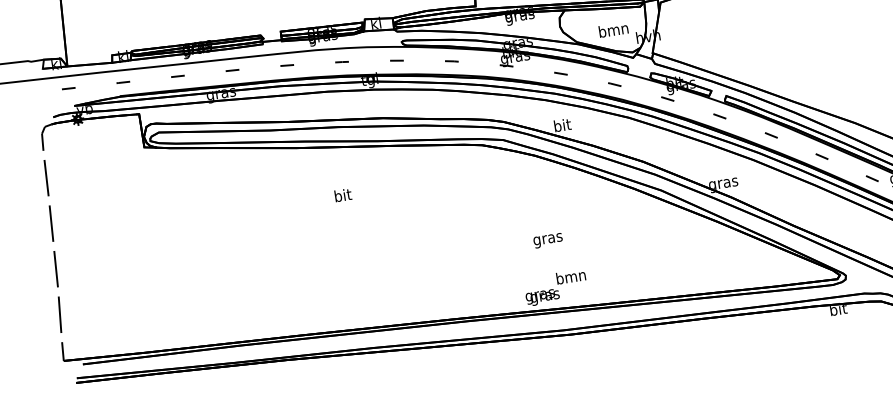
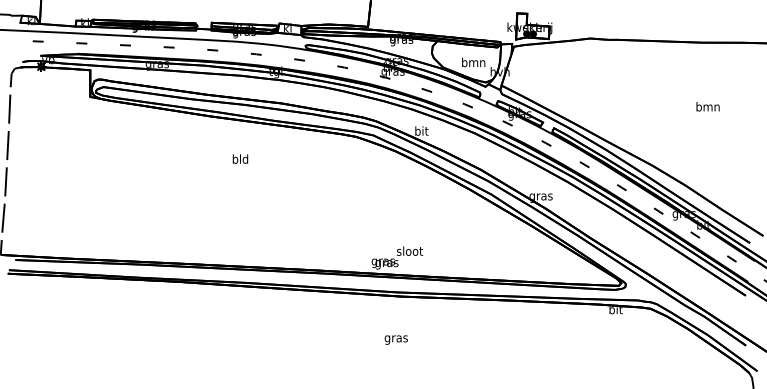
text: (342, 194) -> (240, 158), bit -> bld
text: (547, 240) -> (395, 339), moved
text: (571, 275) -> (410, 250), bmn -> sloot

